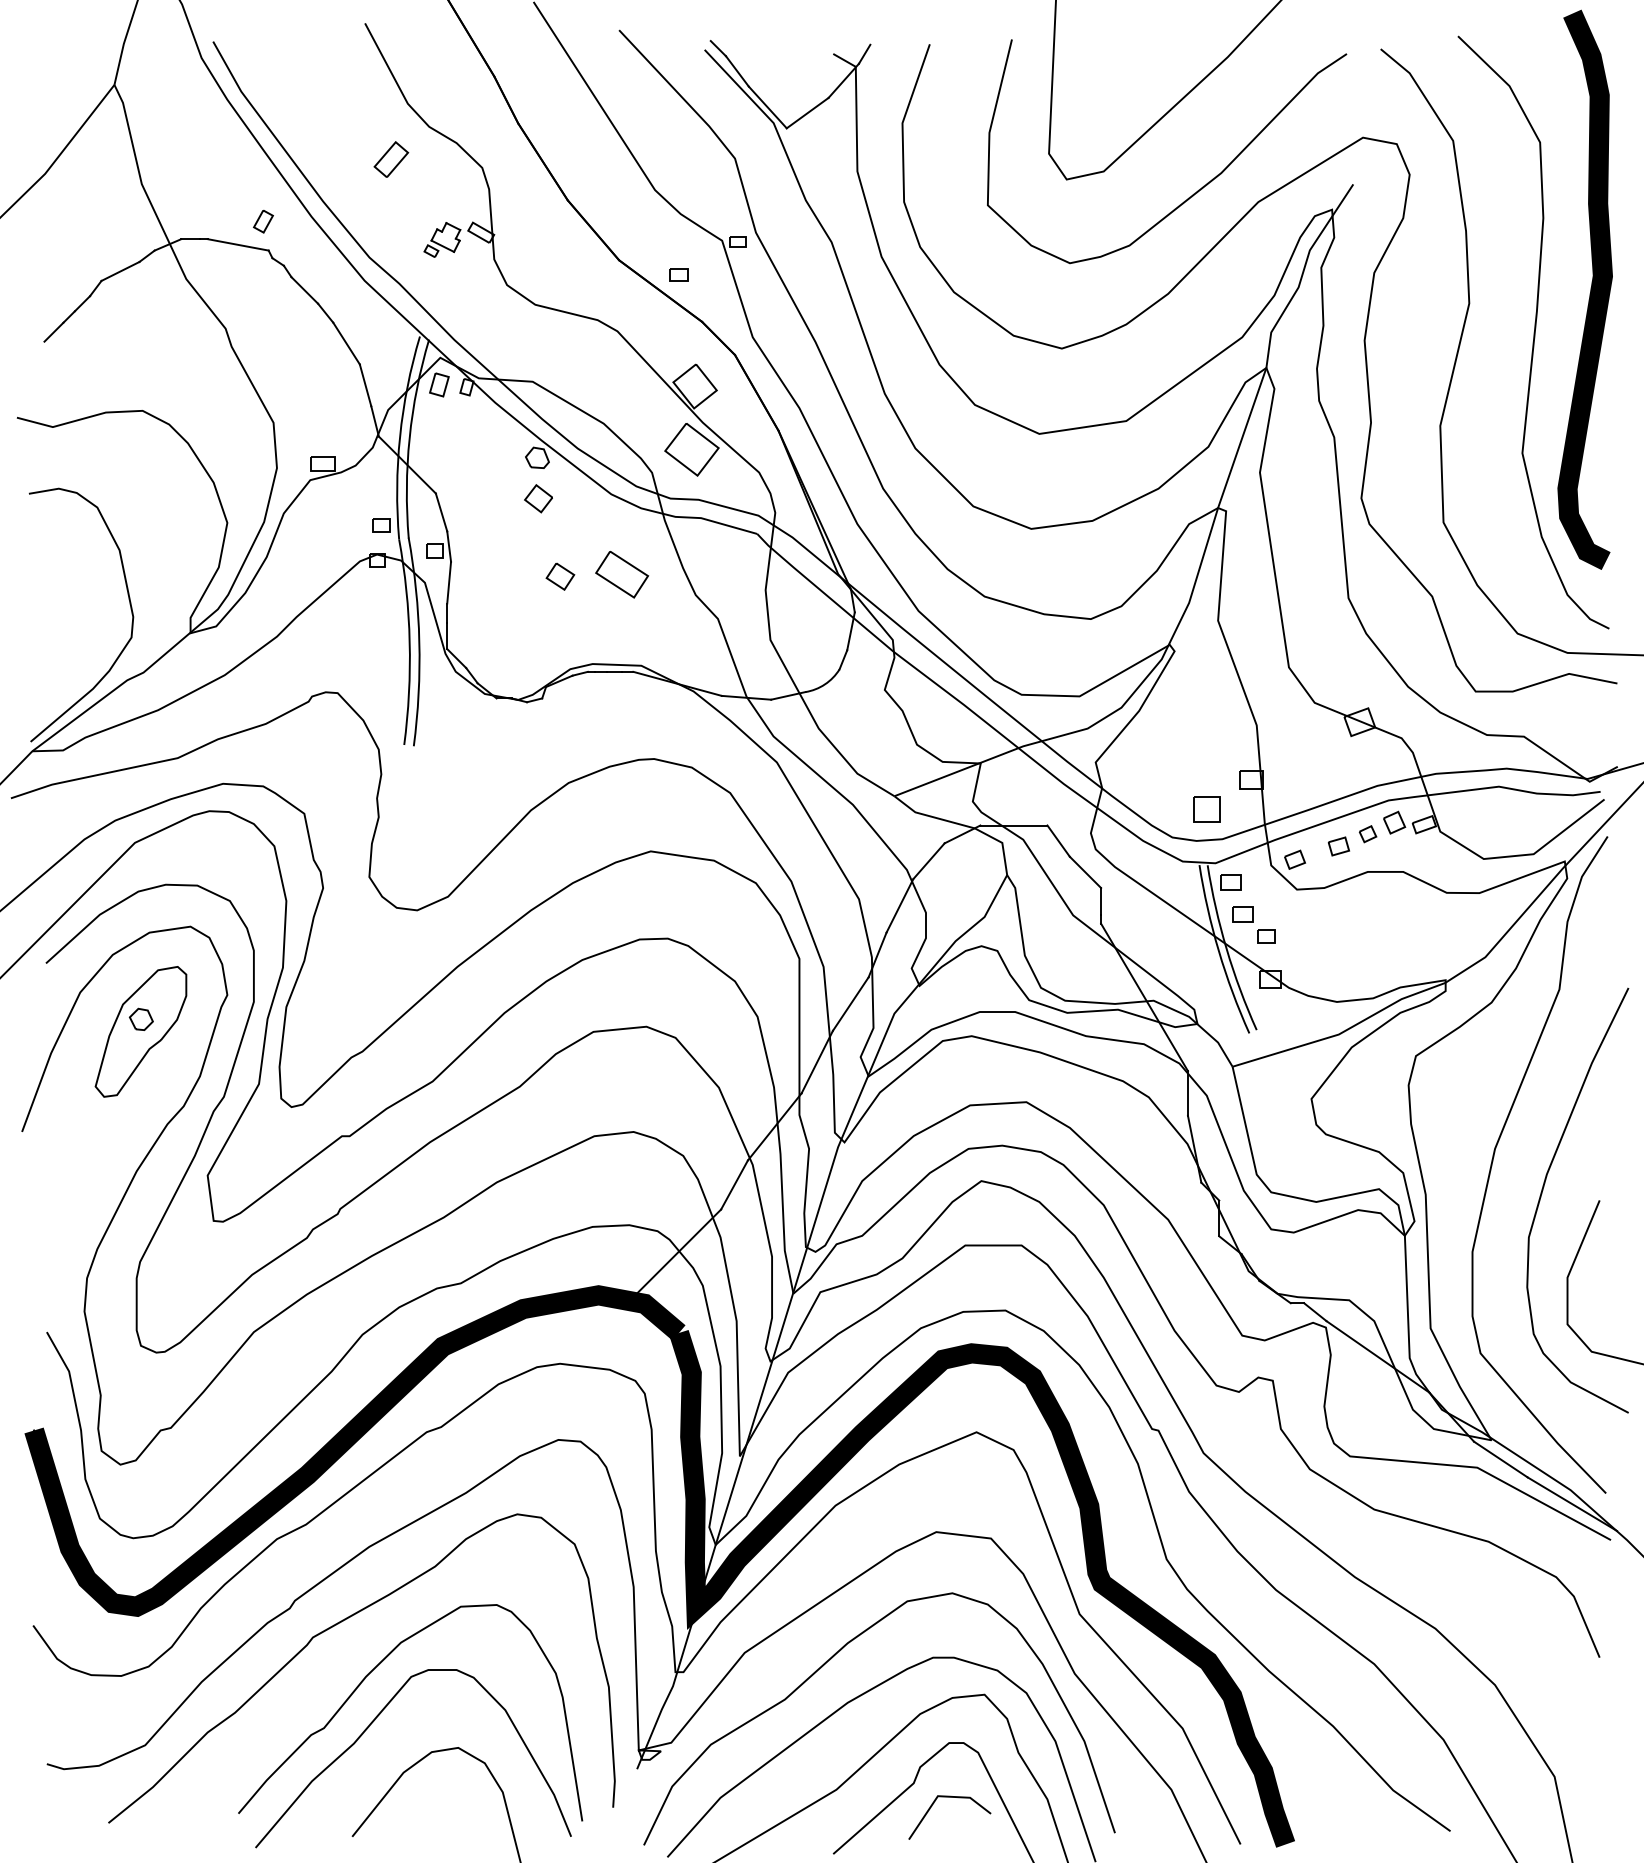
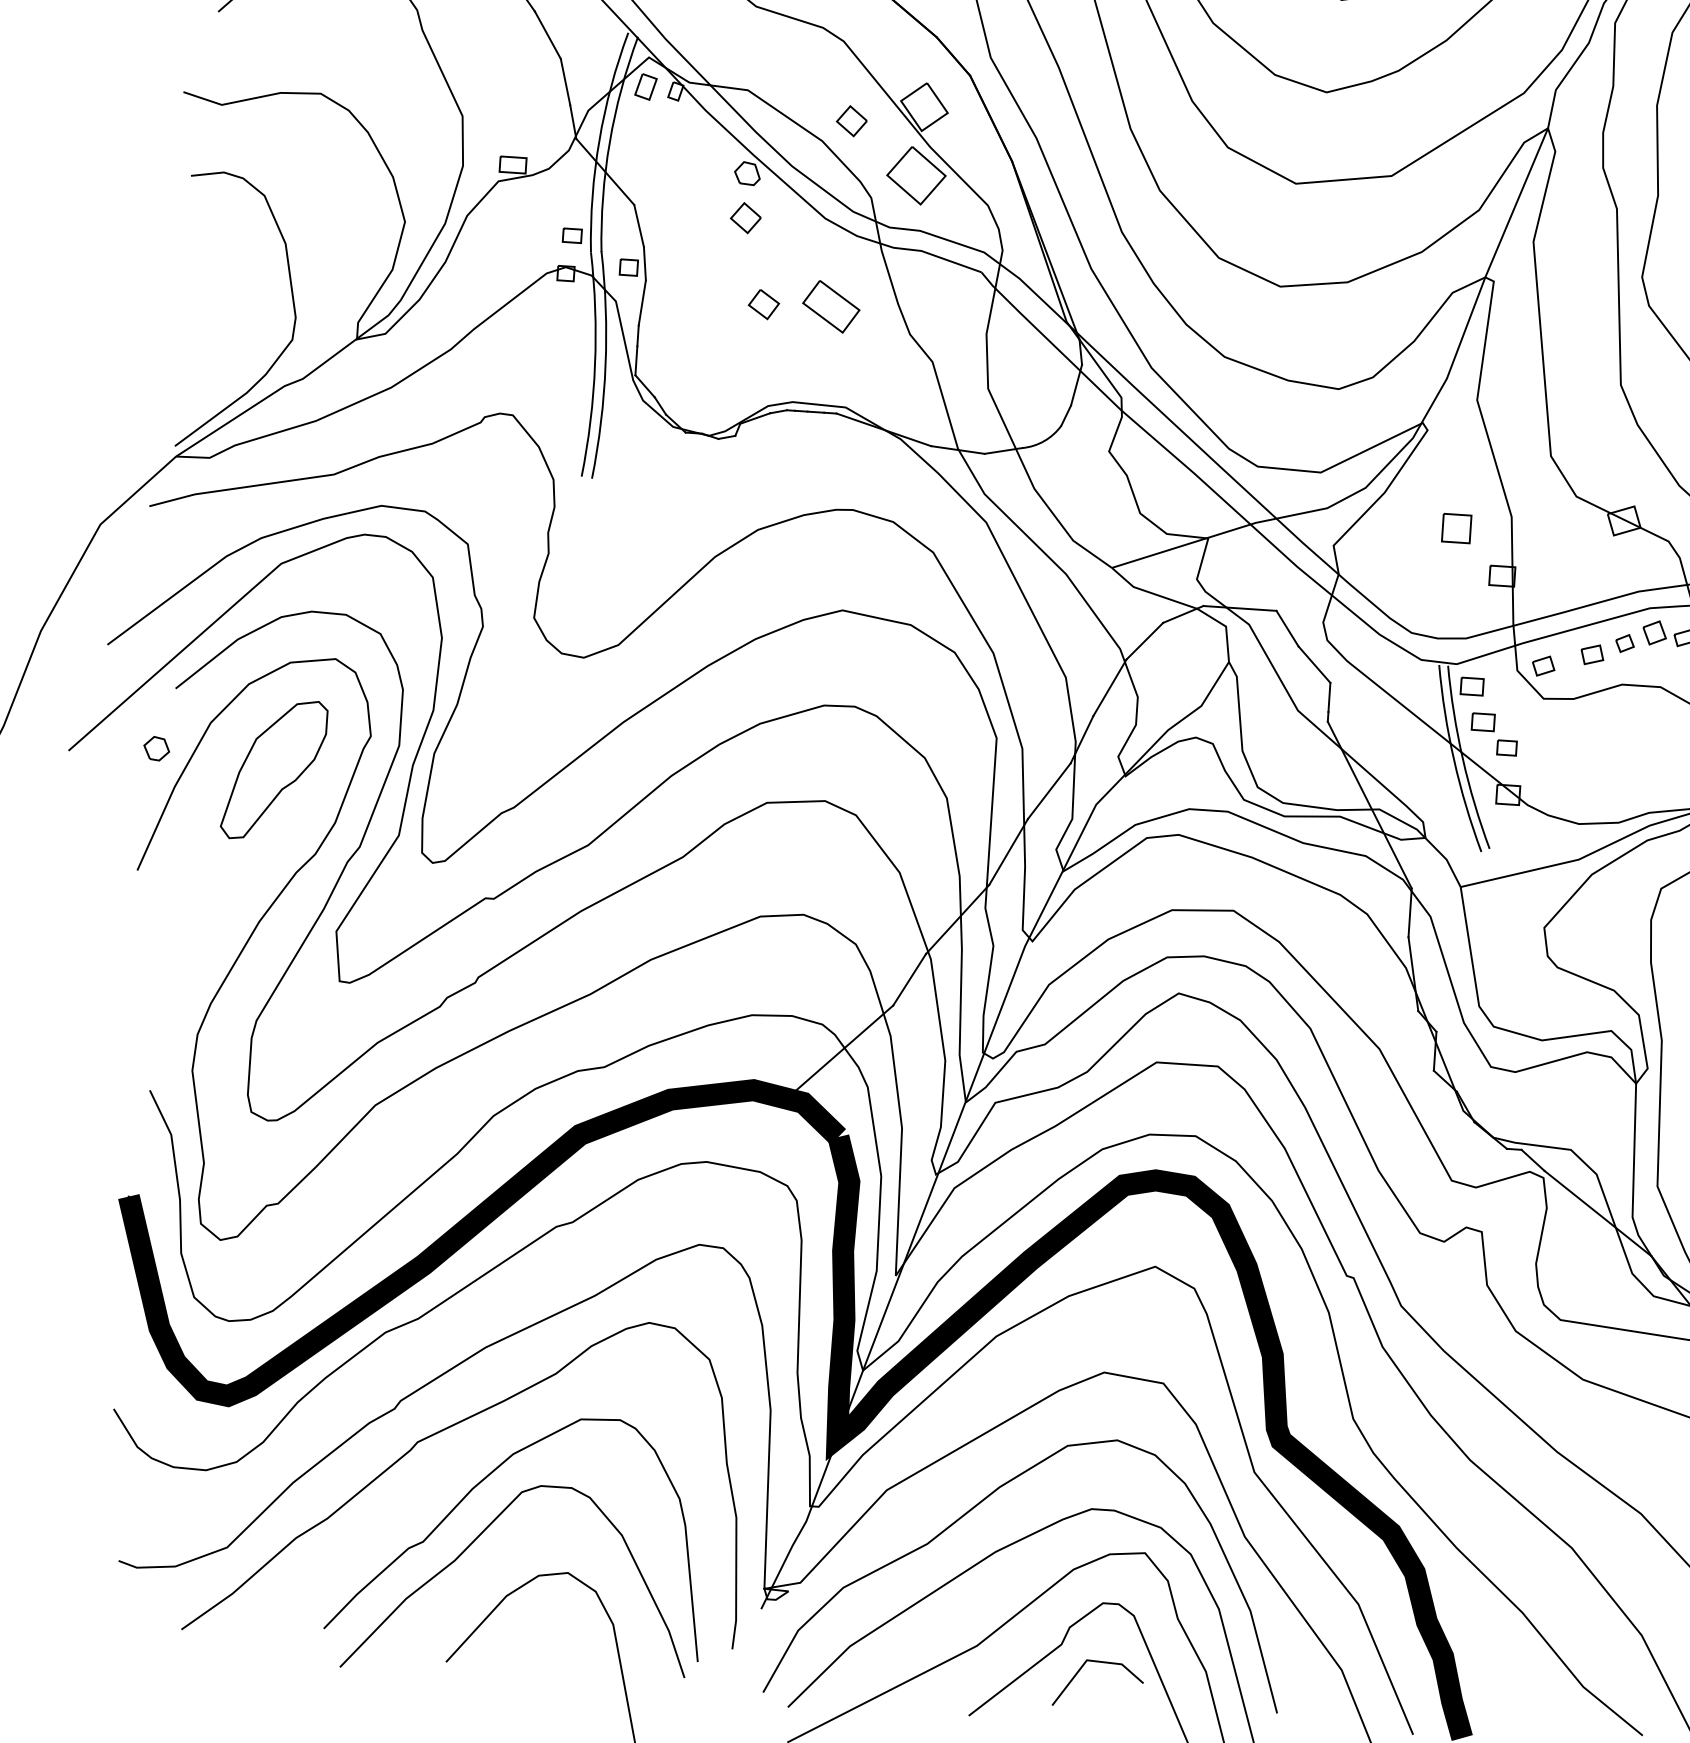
part: (629, 403) -> (851, 120), added
part: (1206, 809) -> (1455, 528), moved
part: (140, 1018) -> (155, 747), moved

